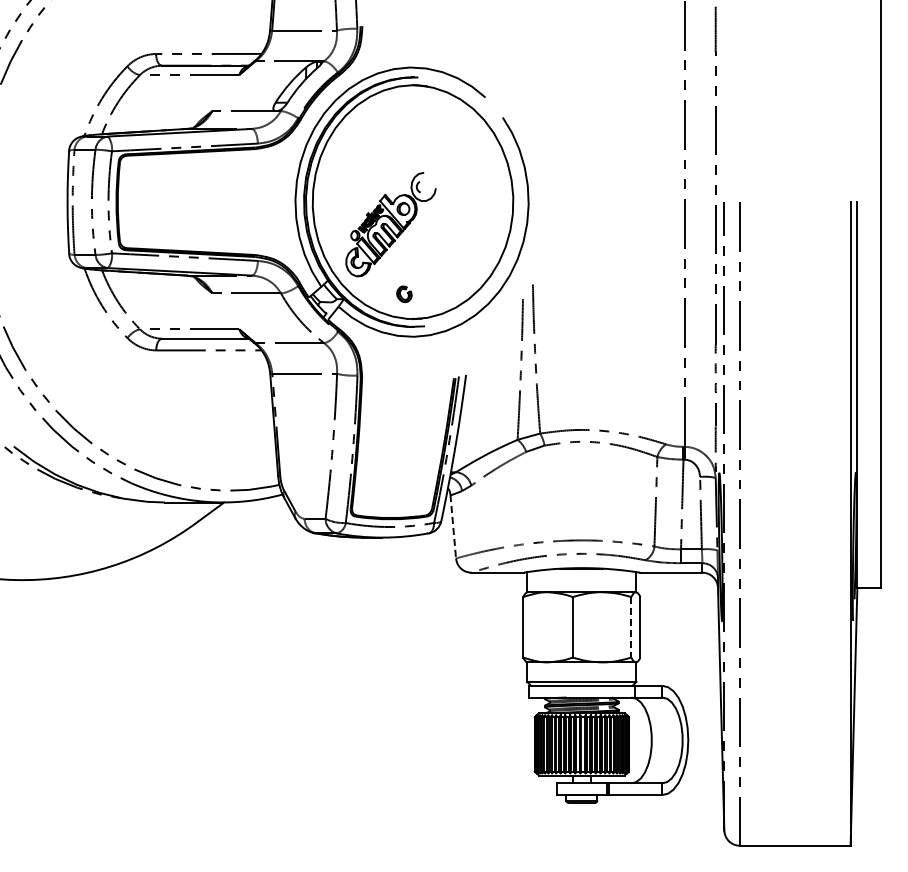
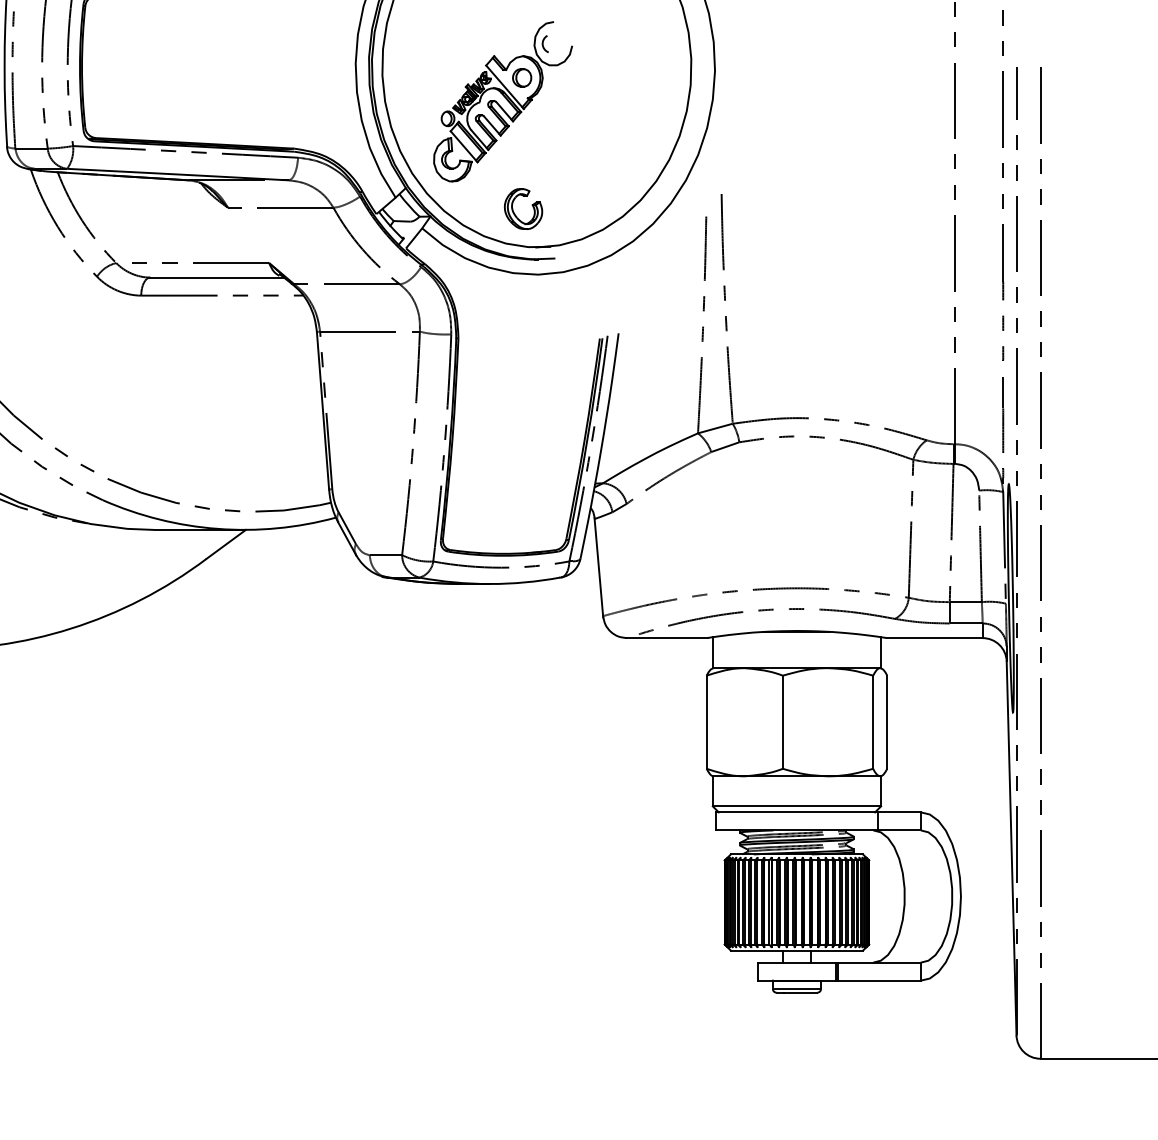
part: (404, 294) -> (523, 209), size x1.67
line: (453, 527) -> (599, 568), dashed -> solid
line: (631, 627) -> (873, 722), dashed -> solid

